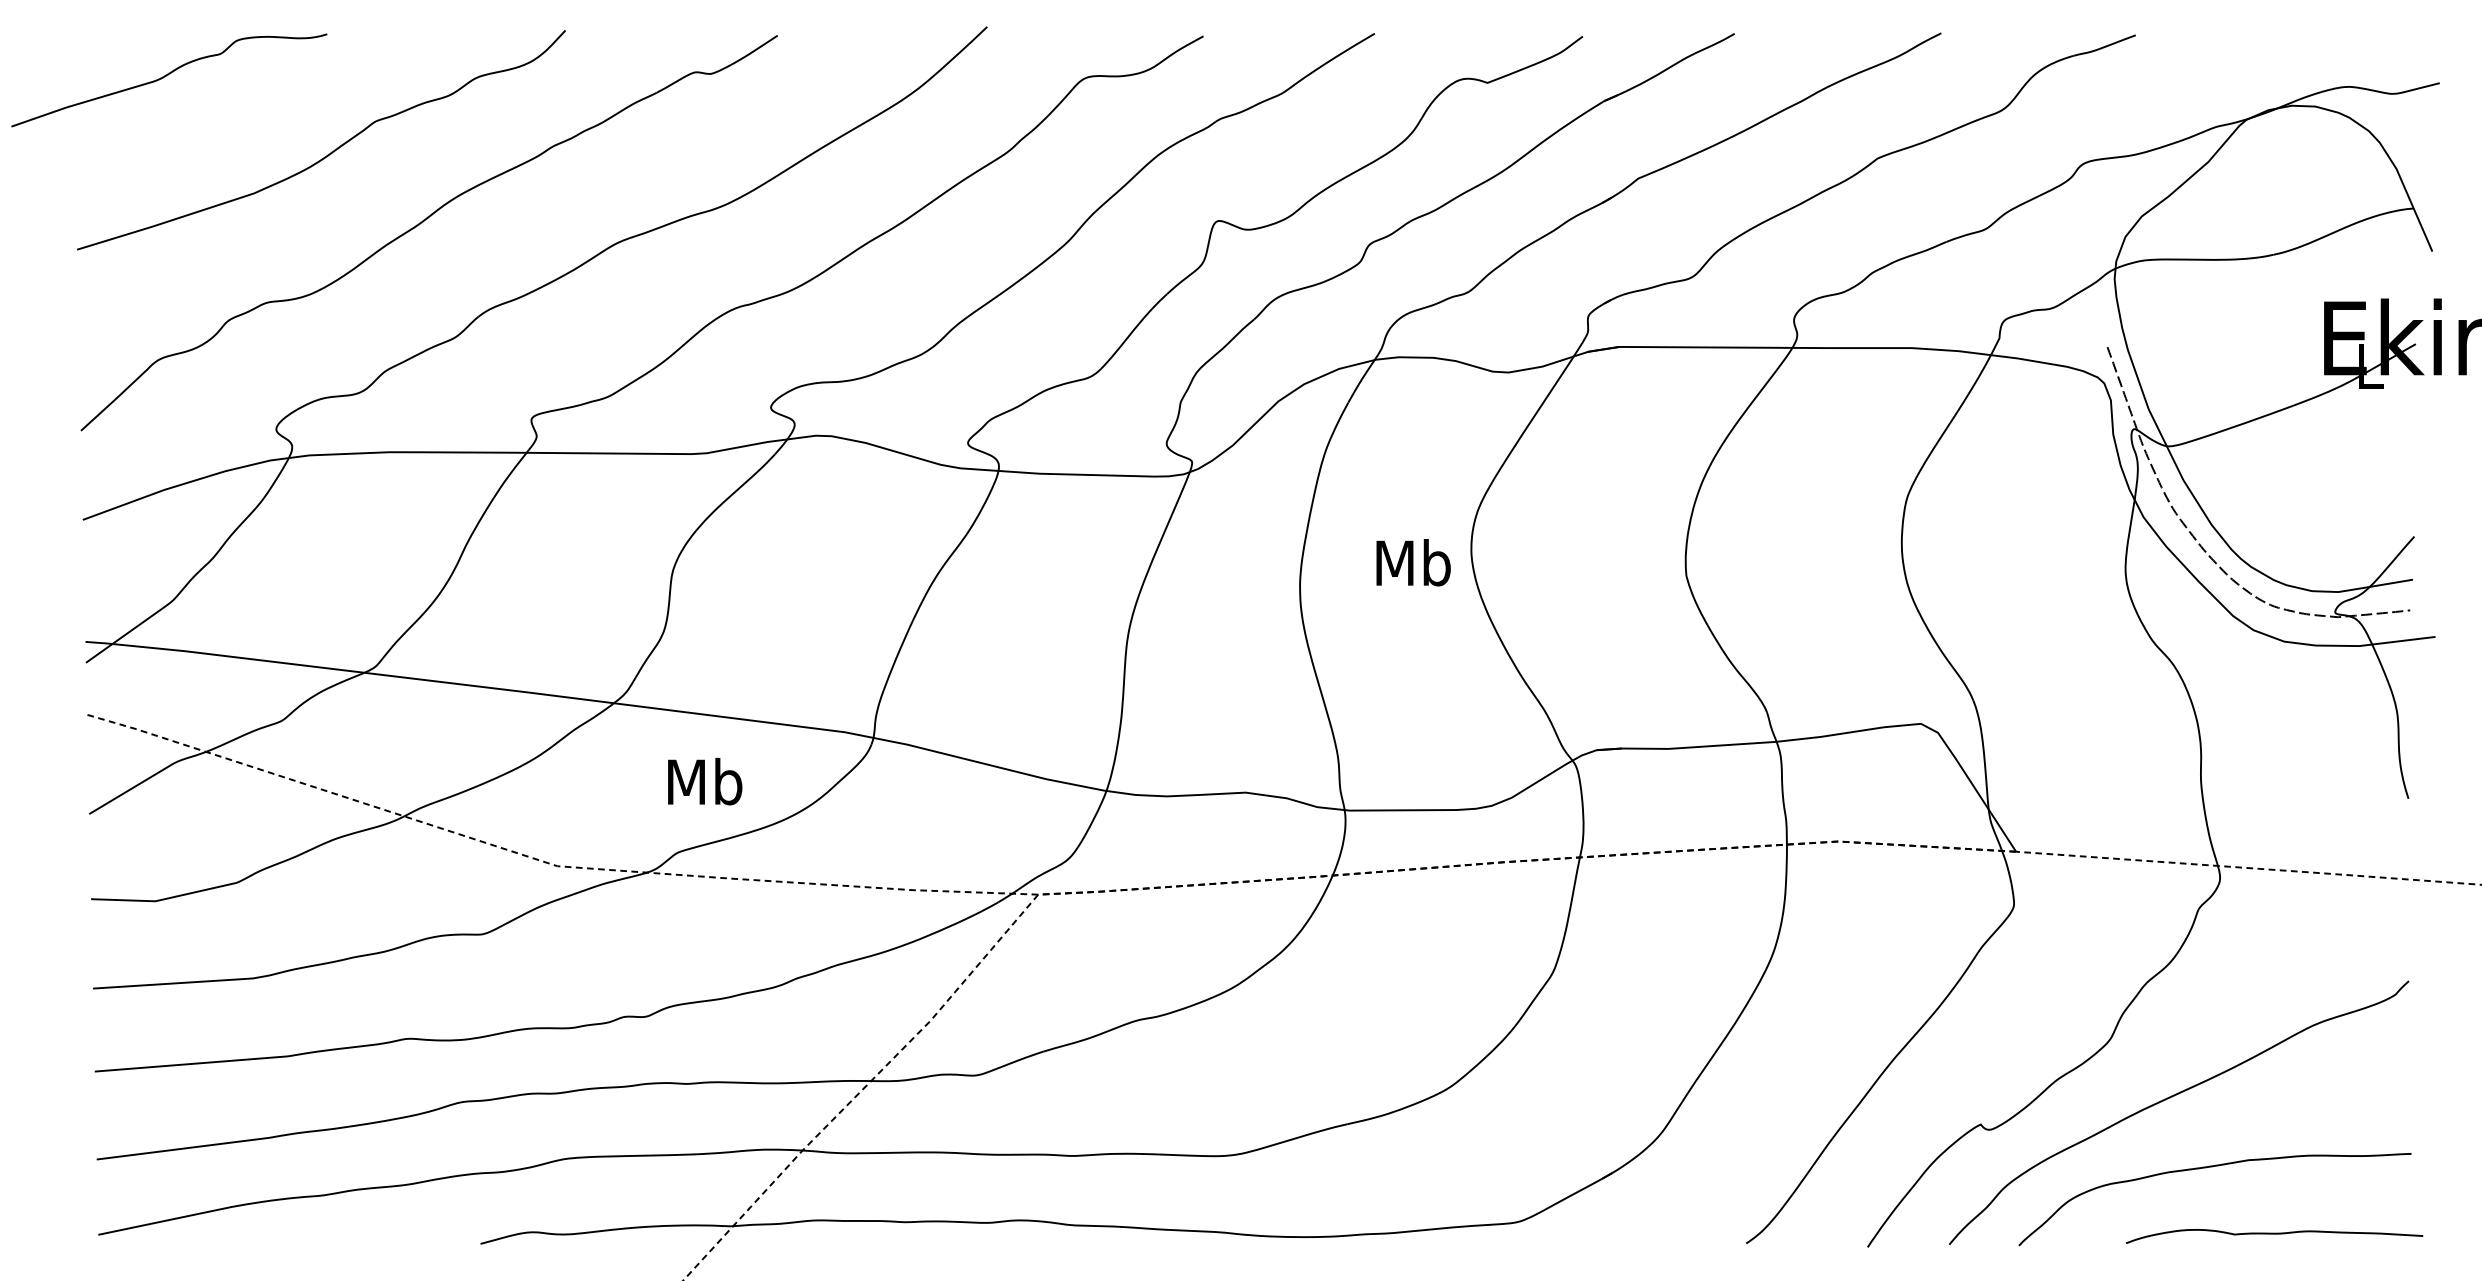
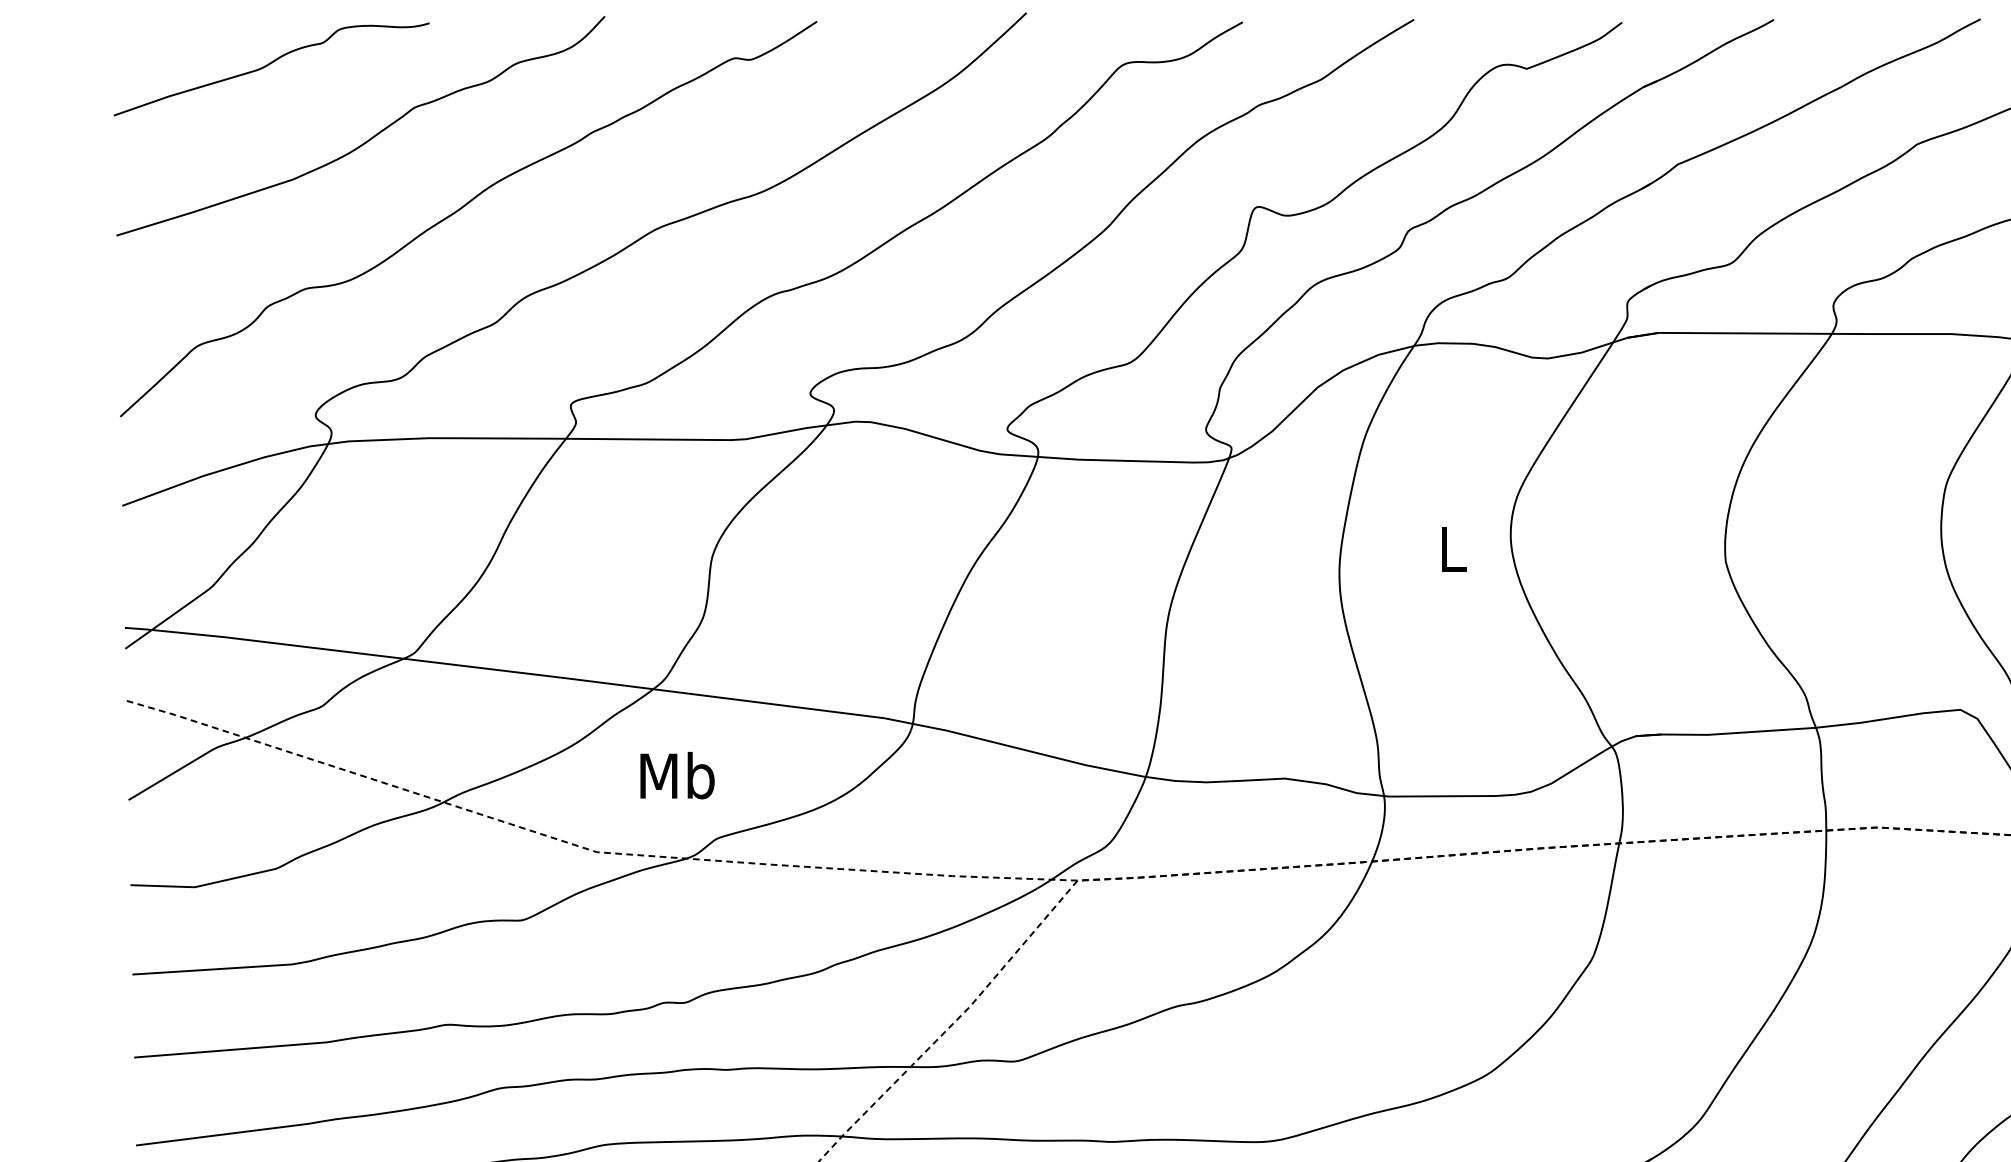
curve: (166, 76) -> (268, 65), moved
text: (1413, 562) -> (1452, 548), Mb -> L
text: (705, 781) -> (677, 775), moved

